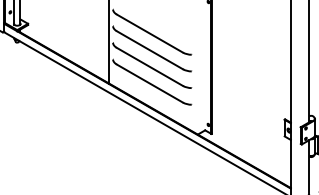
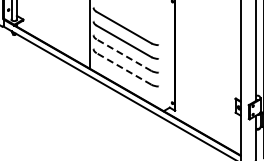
line: (150, 67) -> (124, 55), solid -> dashed
line: (150, 82) -> (124, 68), solid -> dashed

